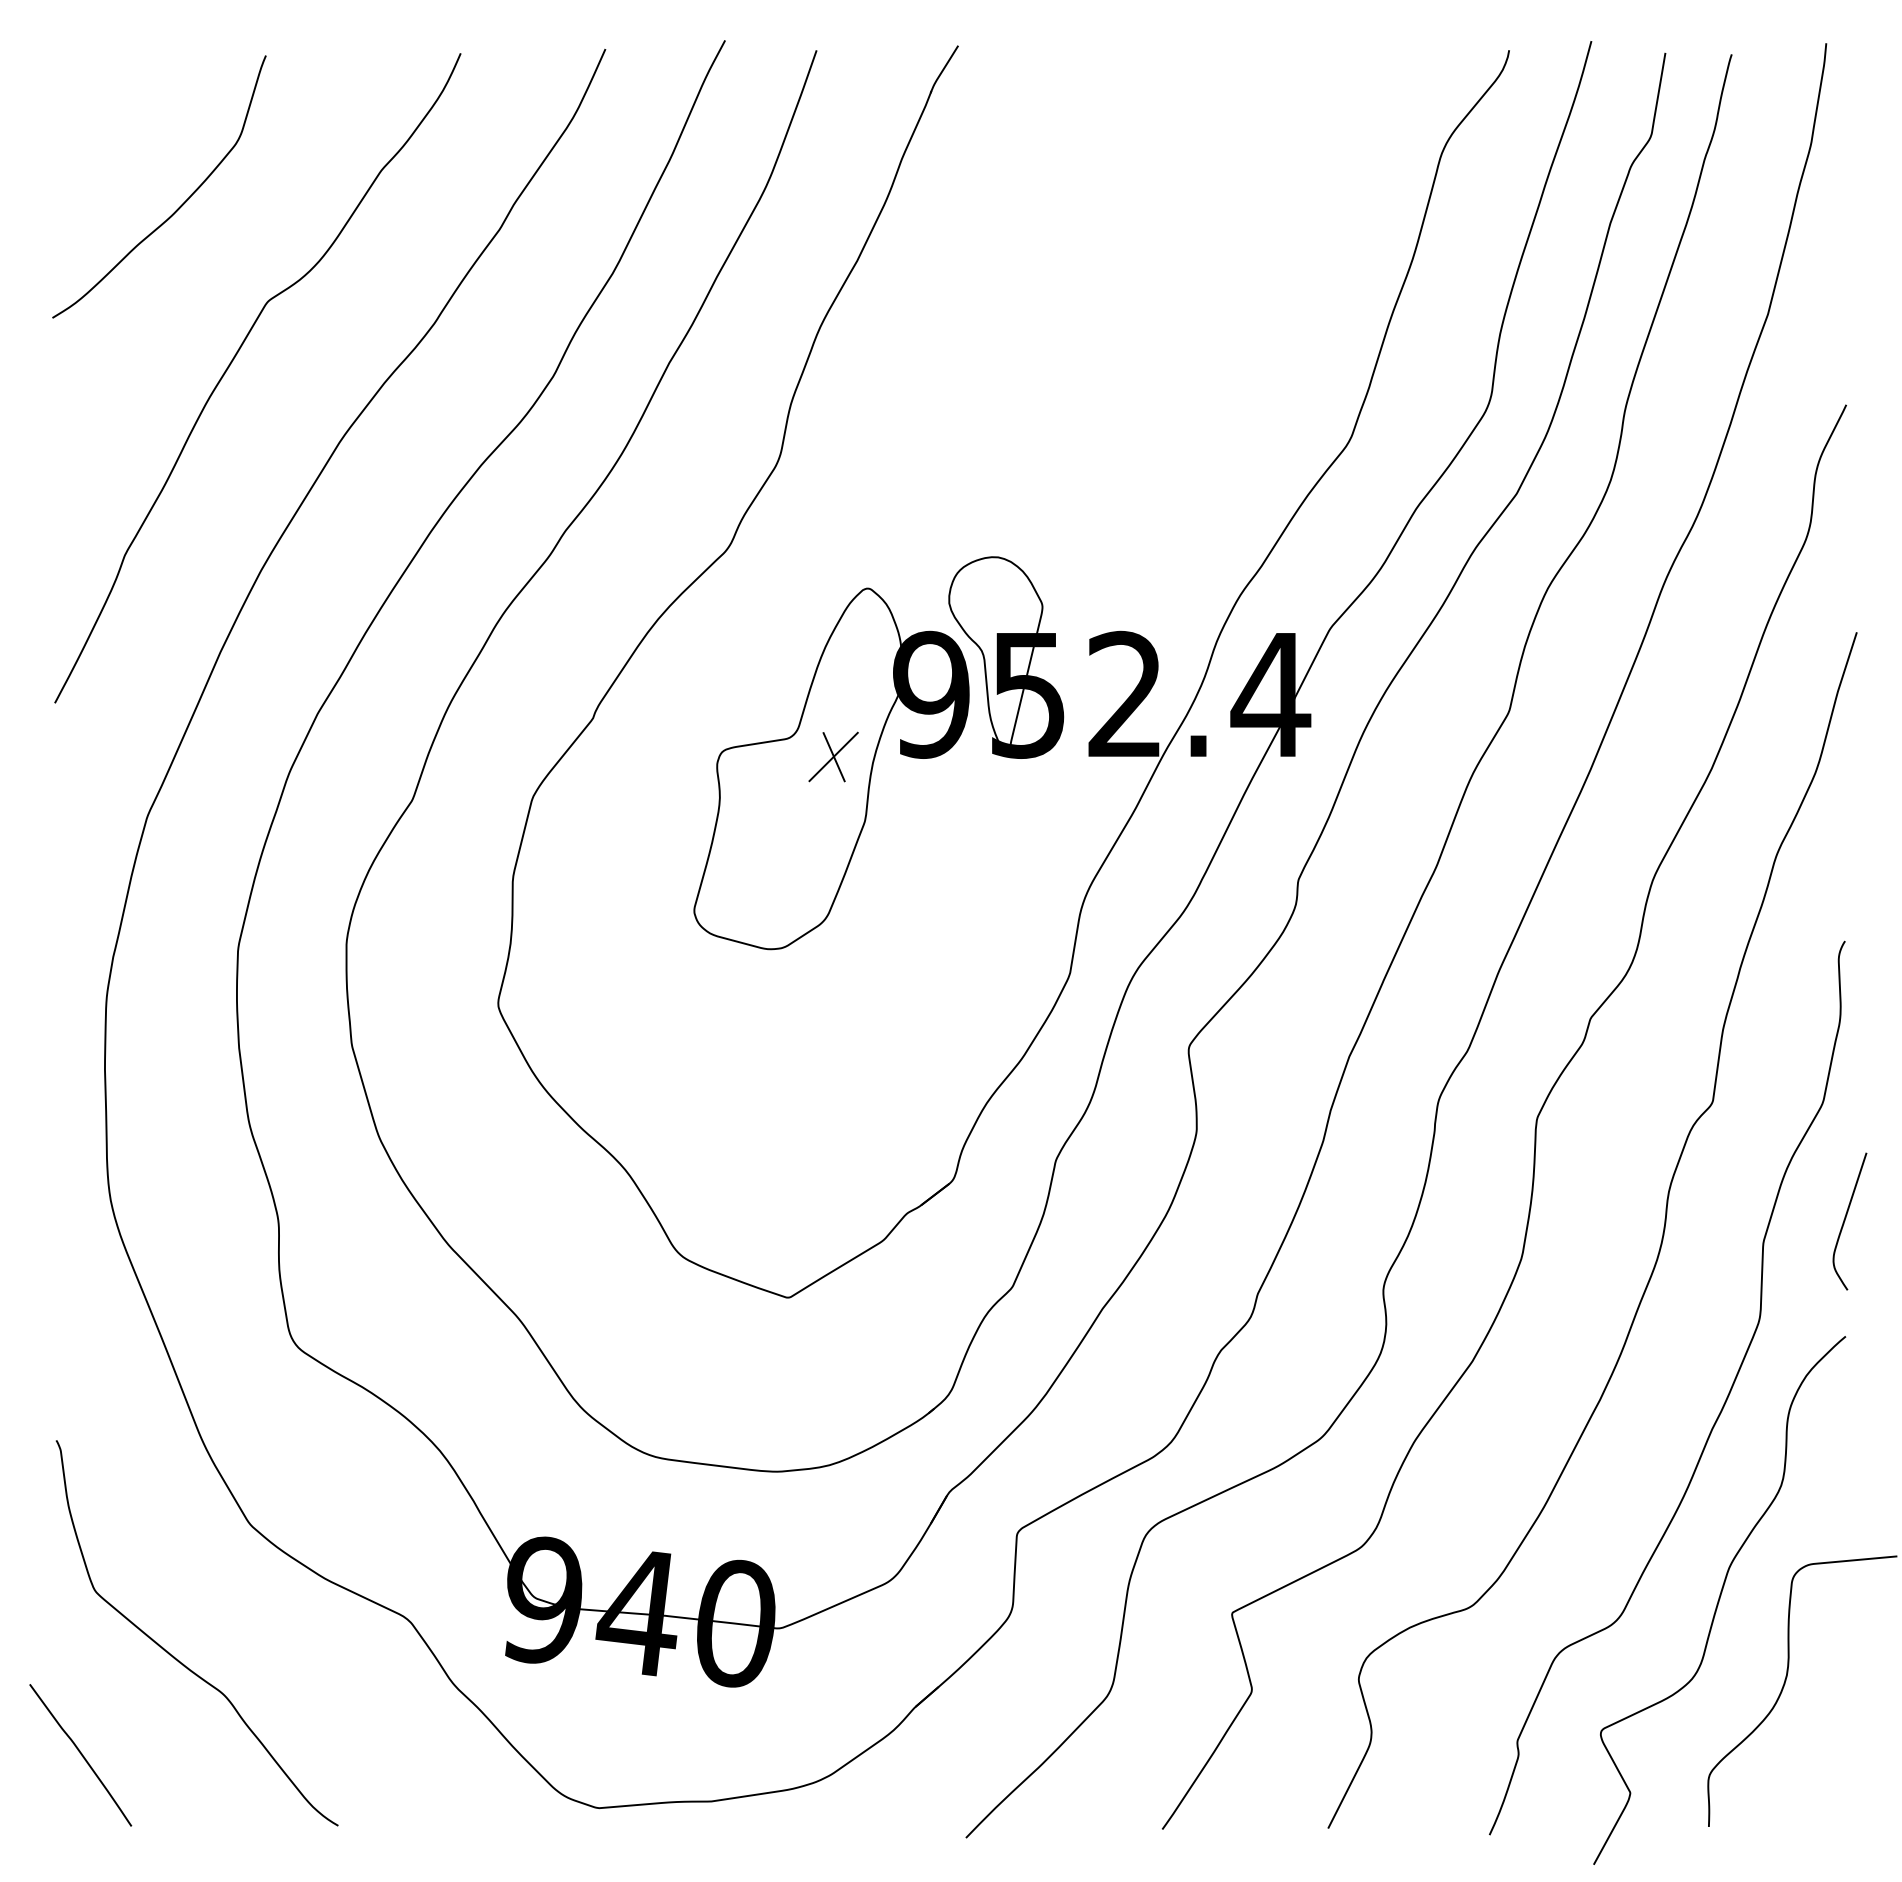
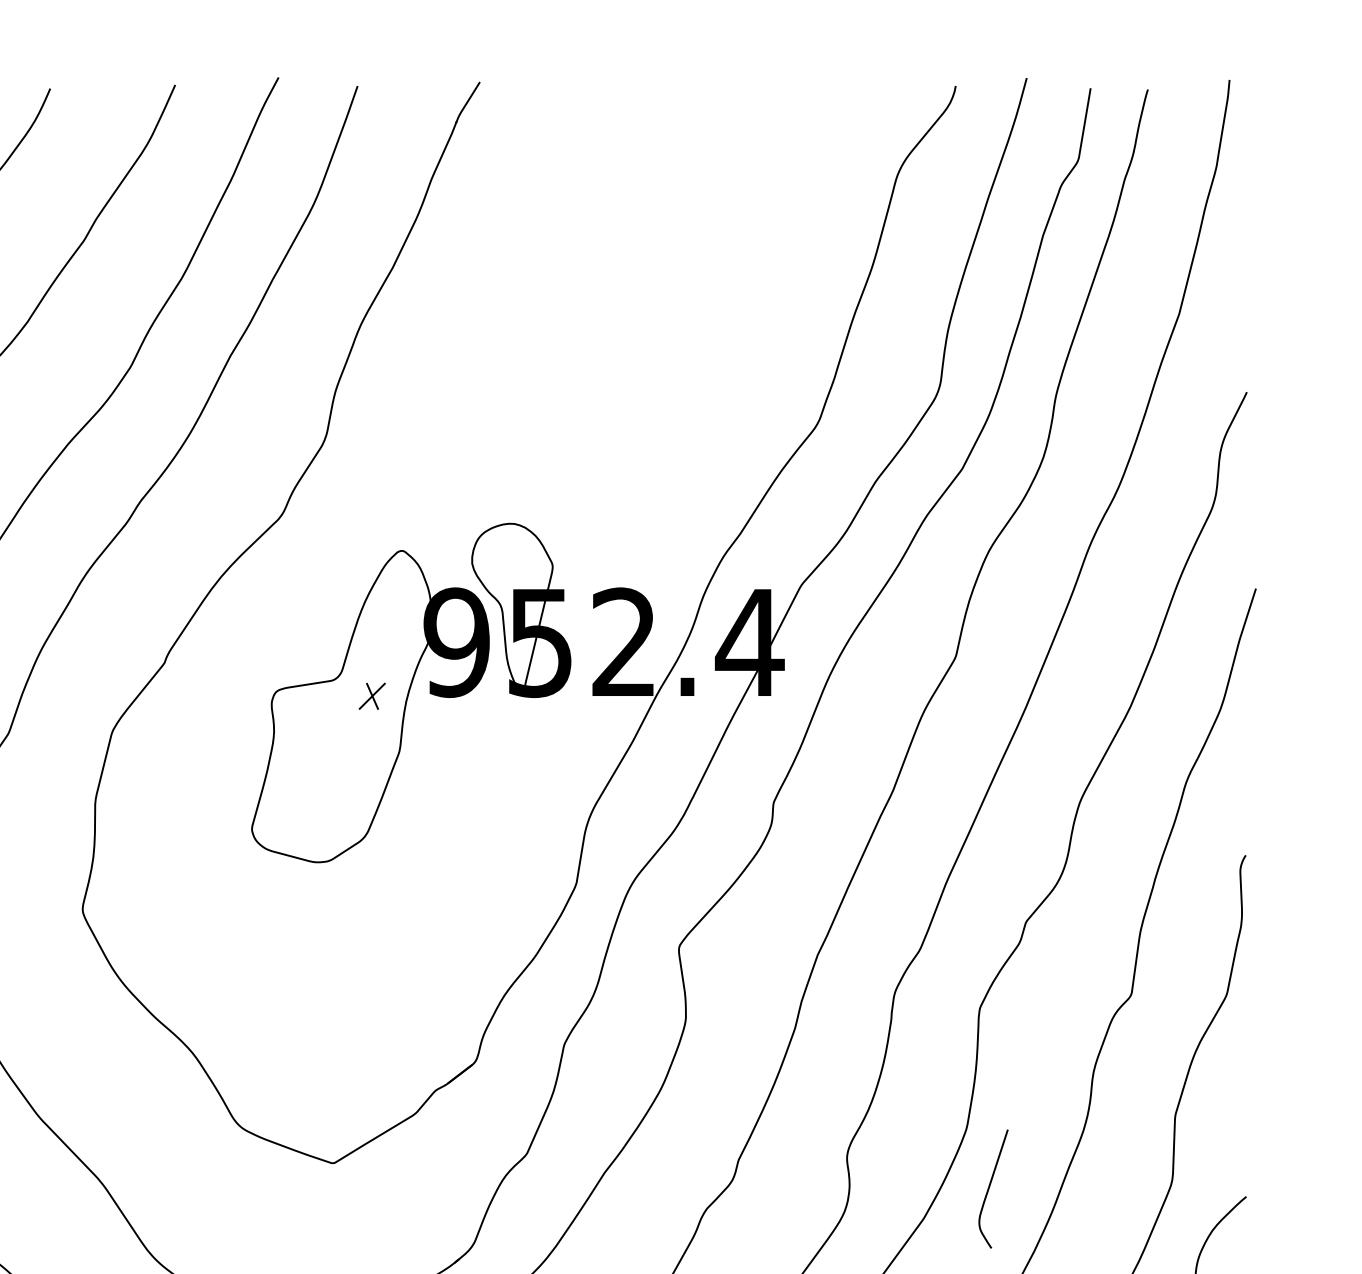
part: (833, 756) -> (372, 695), size x0.6
curve: (1845, 1221) -> (989, 1189), moved

